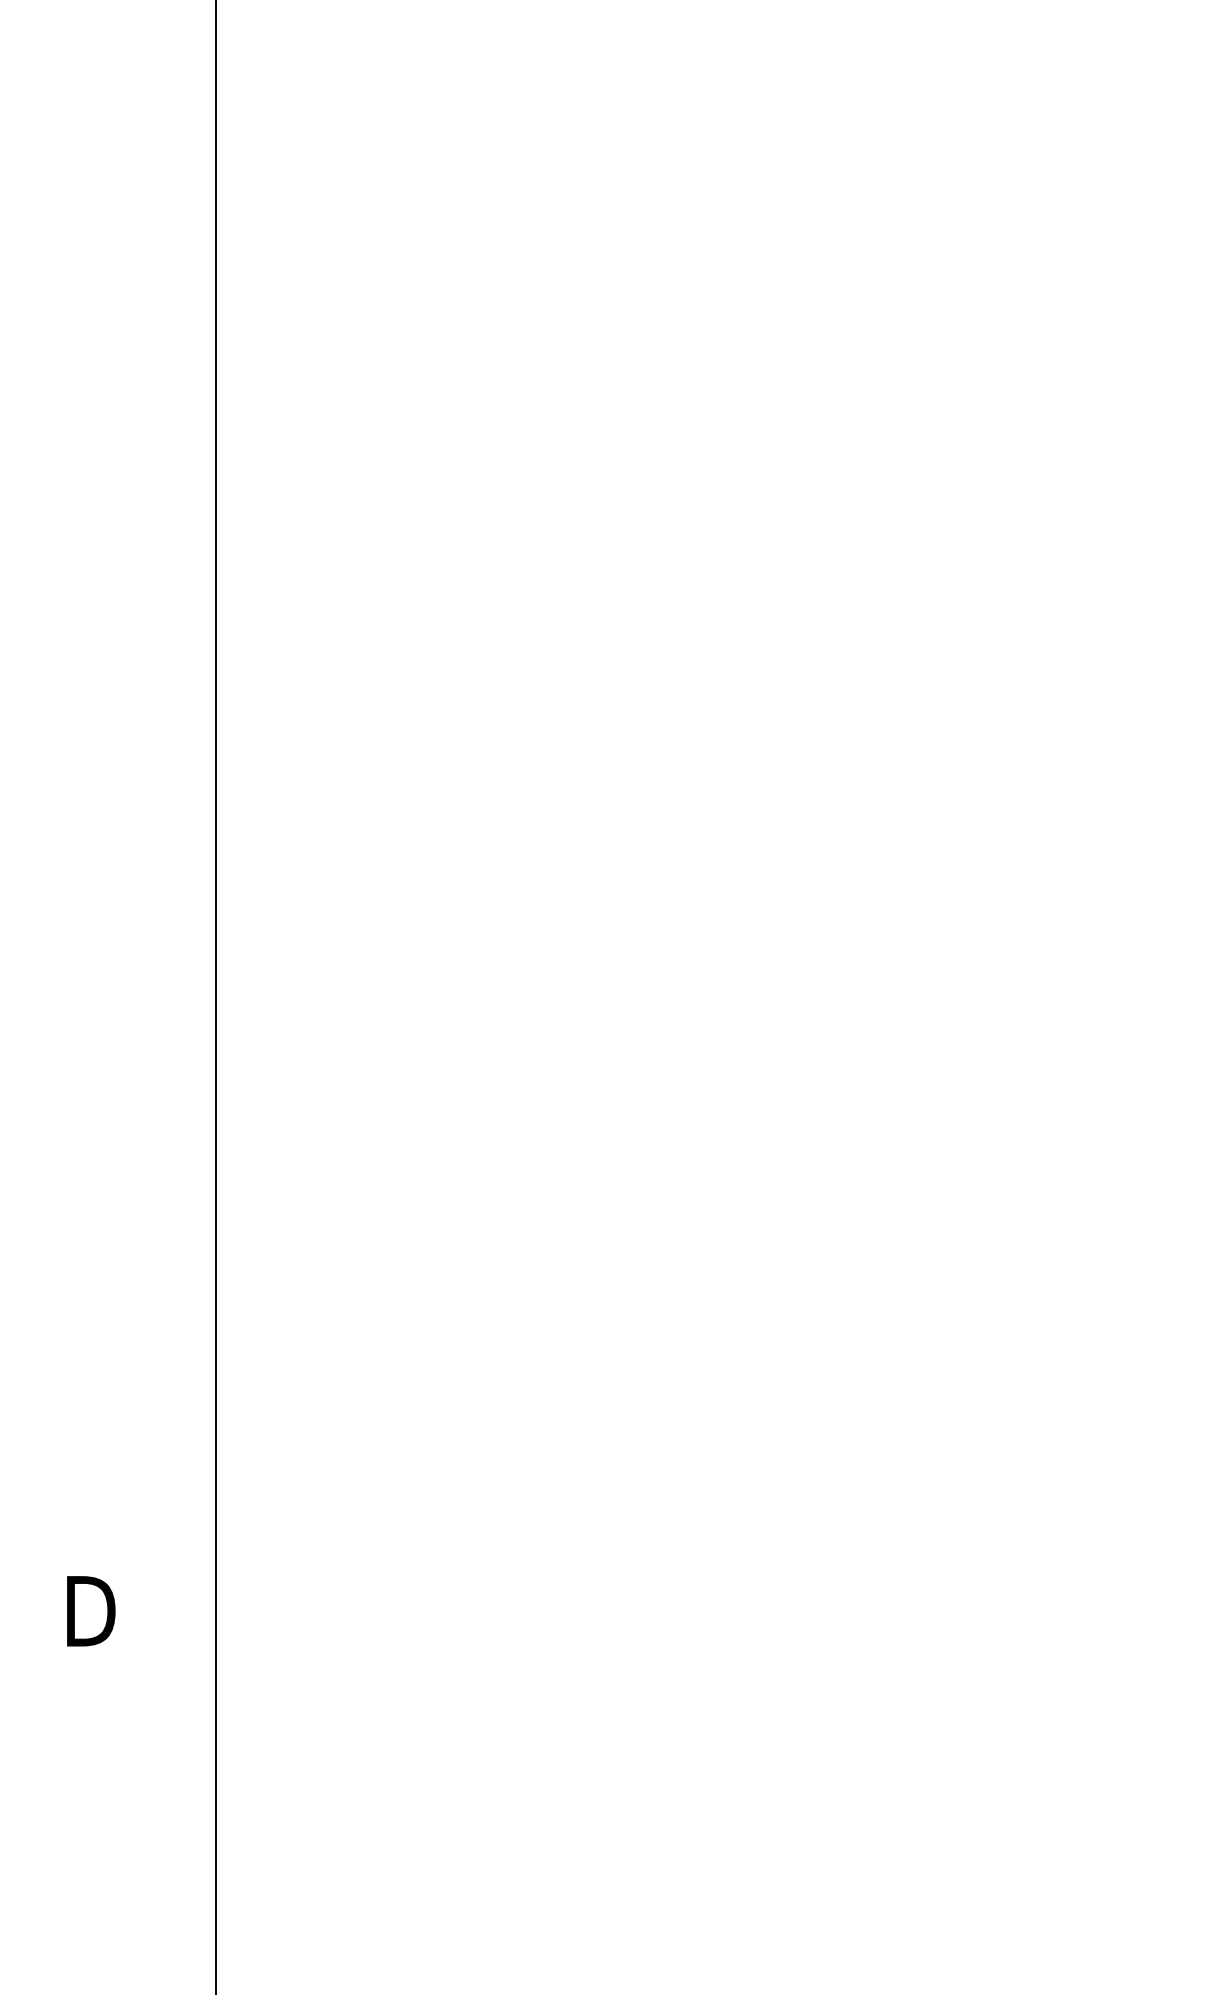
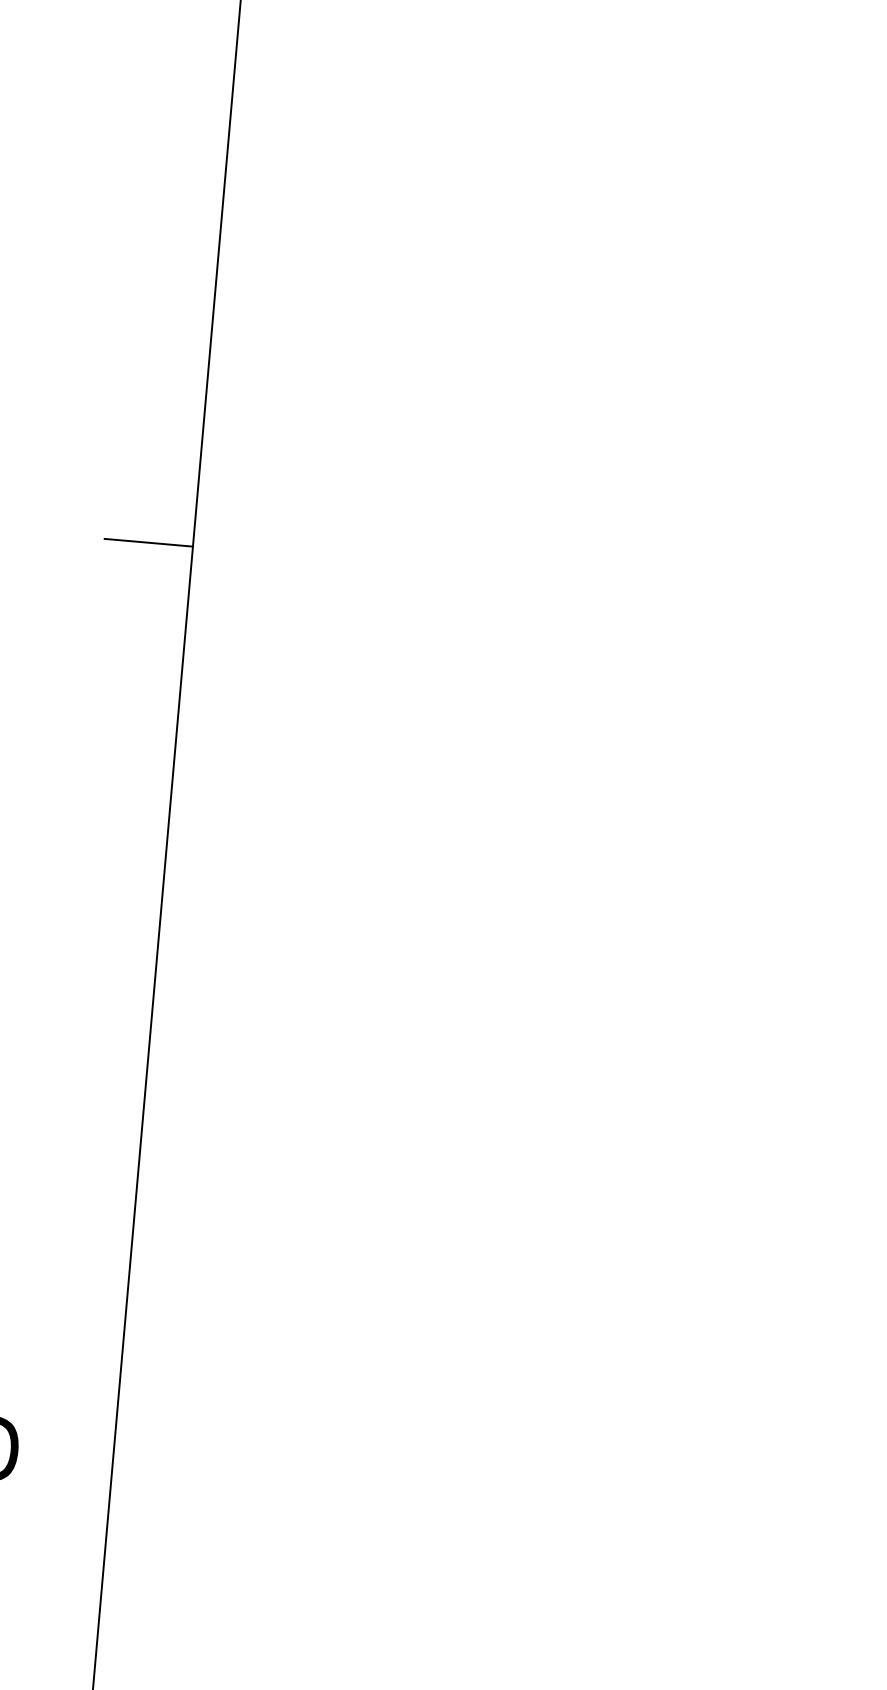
line: (169, 640) -> (148, 542), added

